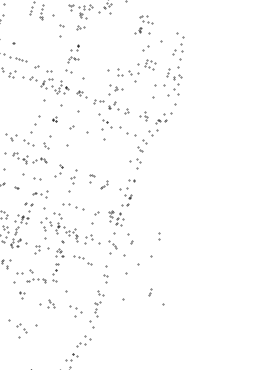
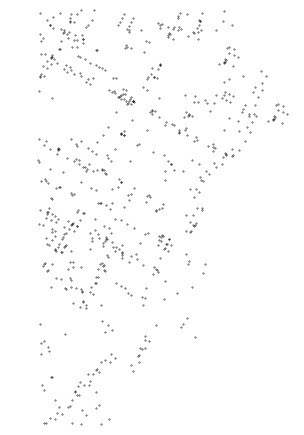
part: (80, 26) -> (128, 46), moved
part: (201, 70) -> (277, 113), added
part: (46, 83) -> (121, 96), size x0.6
part: (115, 88) -> (188, 114), size x0.6
part: (110, 124) -> (173, 167), moved
part: (129, 192) -> (194, 220), moved
part: (40, 195) -> (105, 206), moved
part: (159, 236) -> (204, 269), size x1.6
part: (130, 239) -> (187, 259), moved
part: (112, 246) -> (155, 270), size x0.6
part: (40, 248) -> (74, 265), moved
part: (82, 260) -> (123, 289), moved
part: (150, 292) -> (184, 323), size x1.6
part: (22, 295) -> (57, 301), removed
part: (46, 304) -> (79, 304), moved
part: (96, 308) -> (140, 353), moved
part: (22, 329) -> (45, 347), moved

